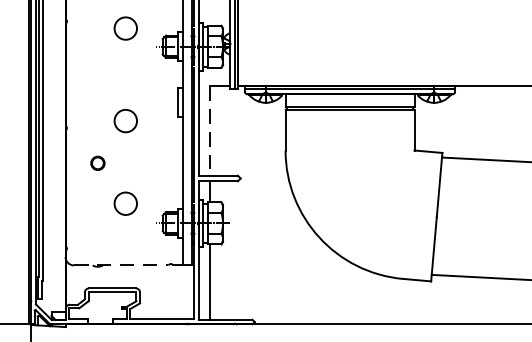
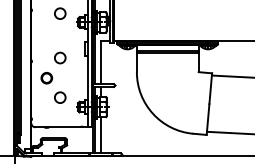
line: (209, 130) -> (100, 62), dashed -> solid
part: (97, 163) -> (46, 78), size x1.67
line: (122, 265) -> (58, 127), dashed -> solid

